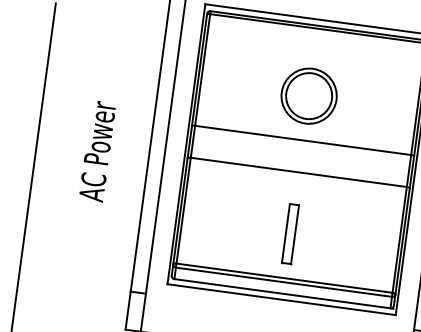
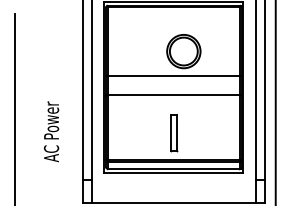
part: (308, 95) -> (183, 51), moved
text: (97, 150) -> (51, 131), moved

